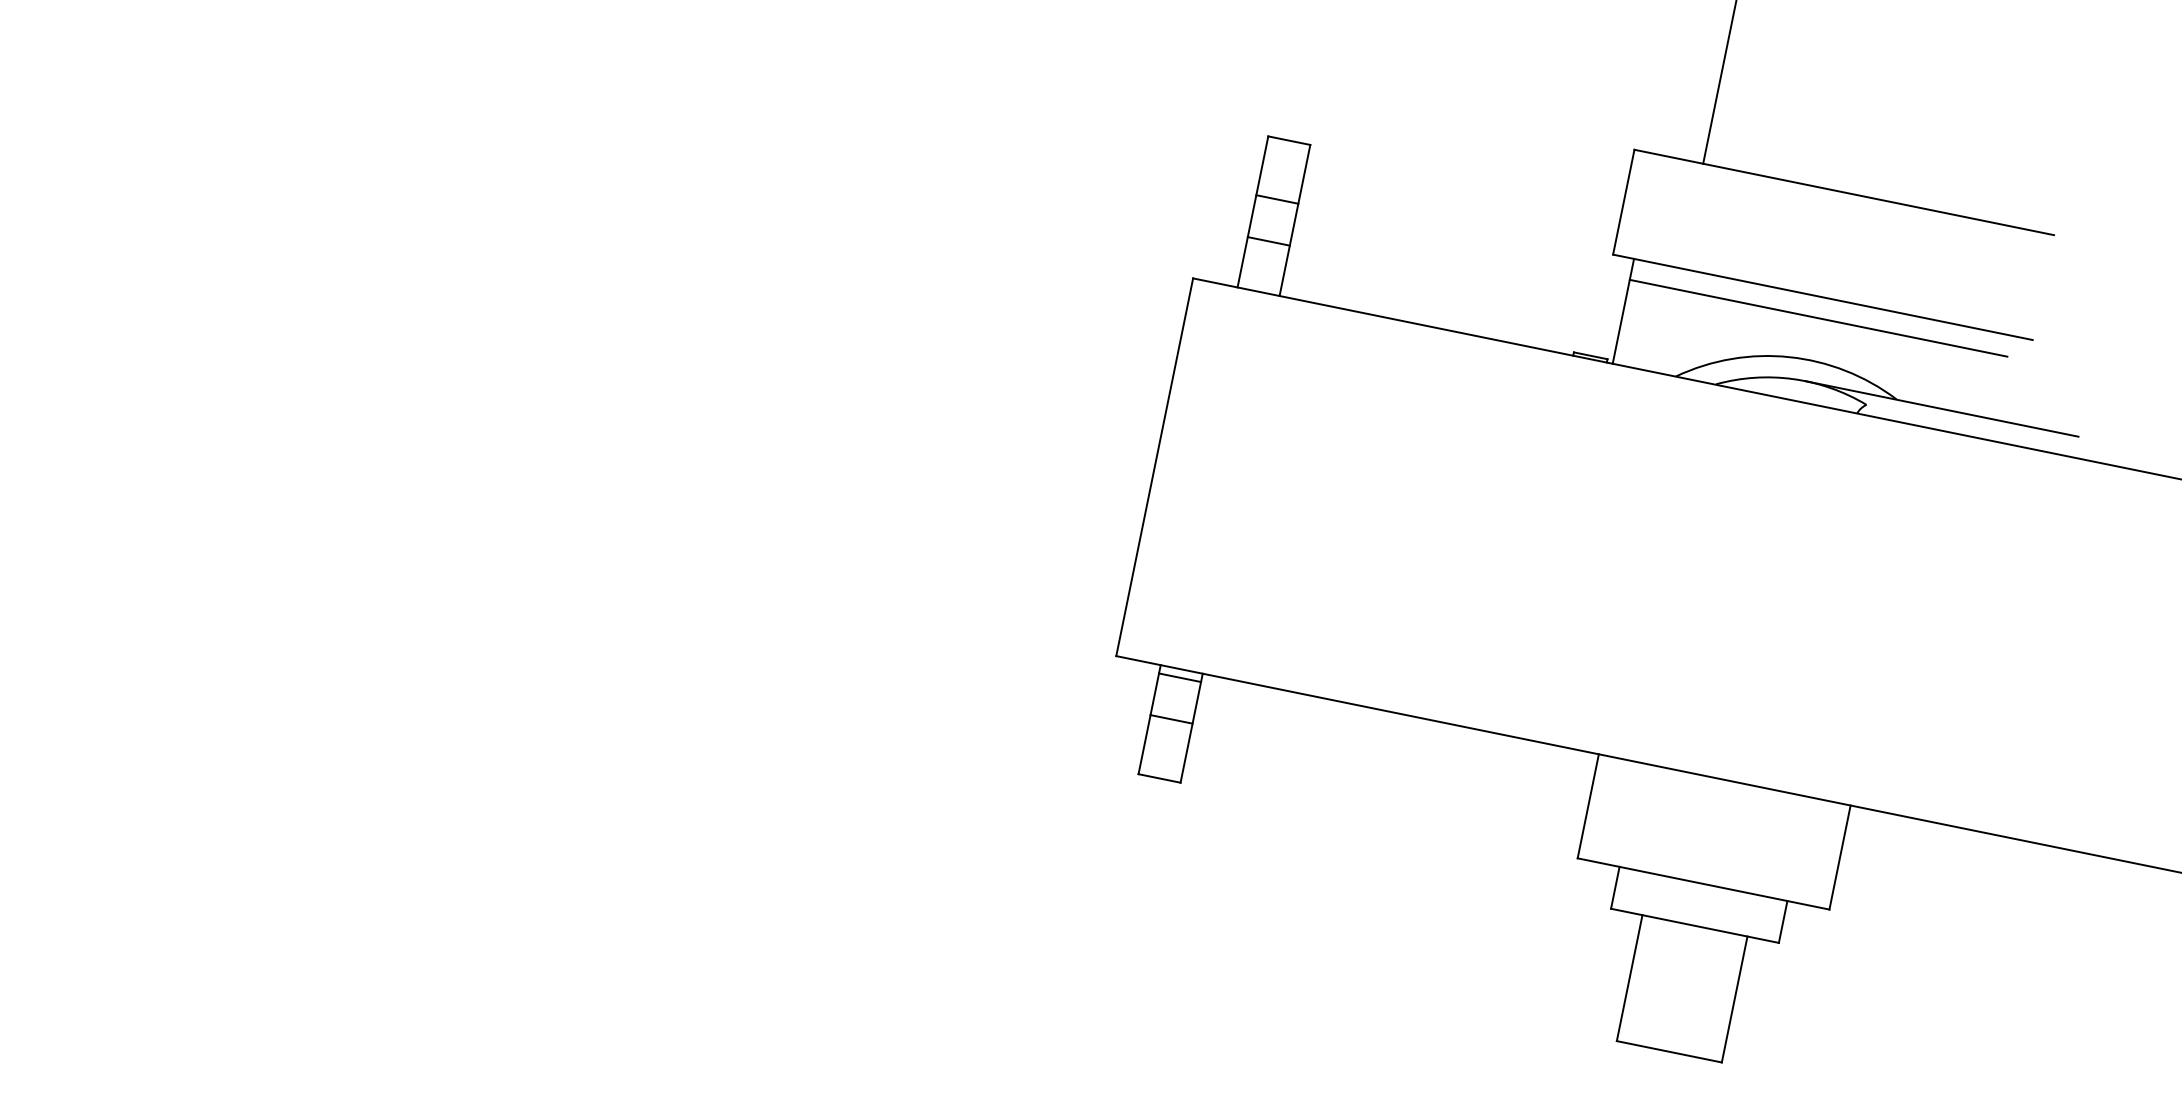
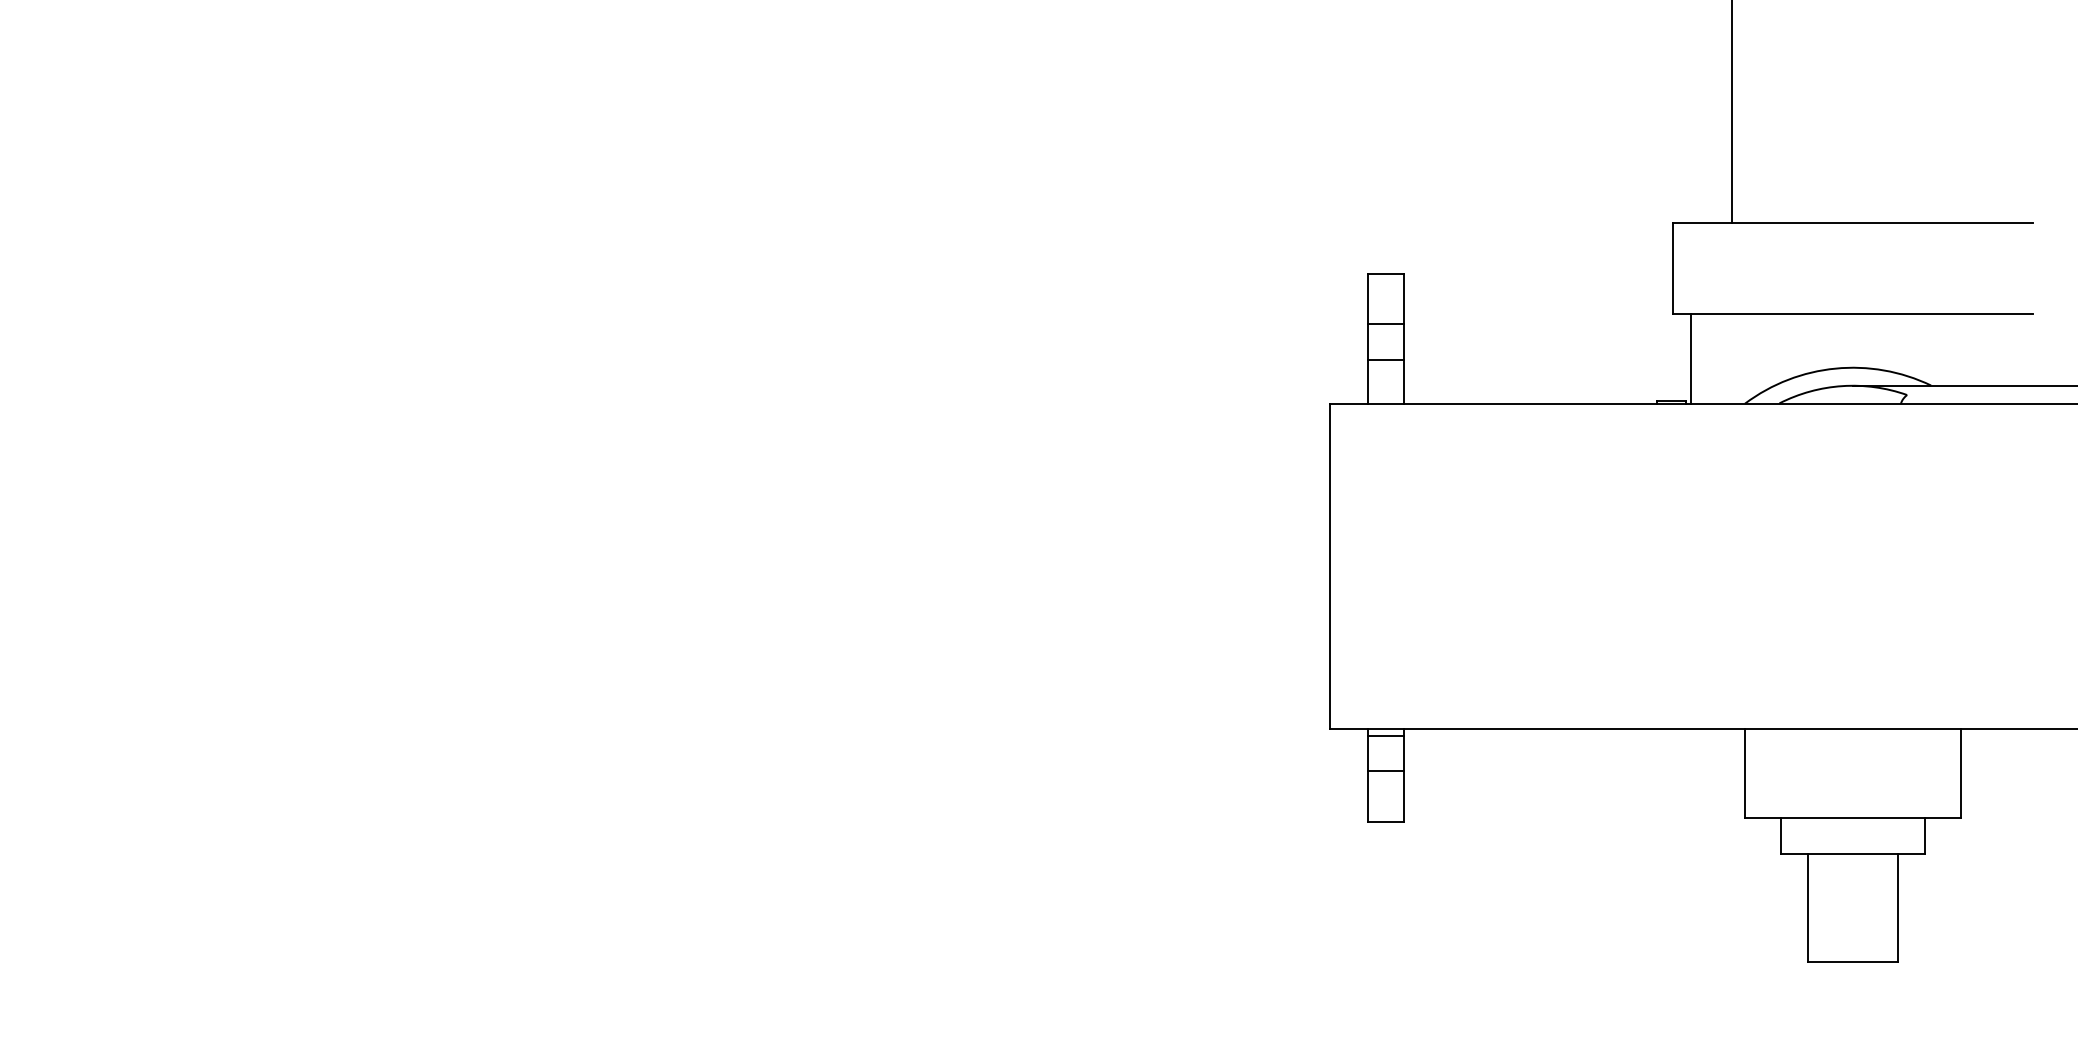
line: (1817, 317) -> (1852, 331), removed

